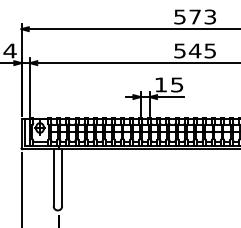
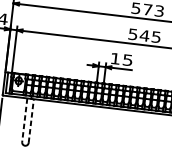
line: (62, 177) -> (31, 120), solid -> dashed
line: (53, 178) -> (24, 120), solid -> dashed

